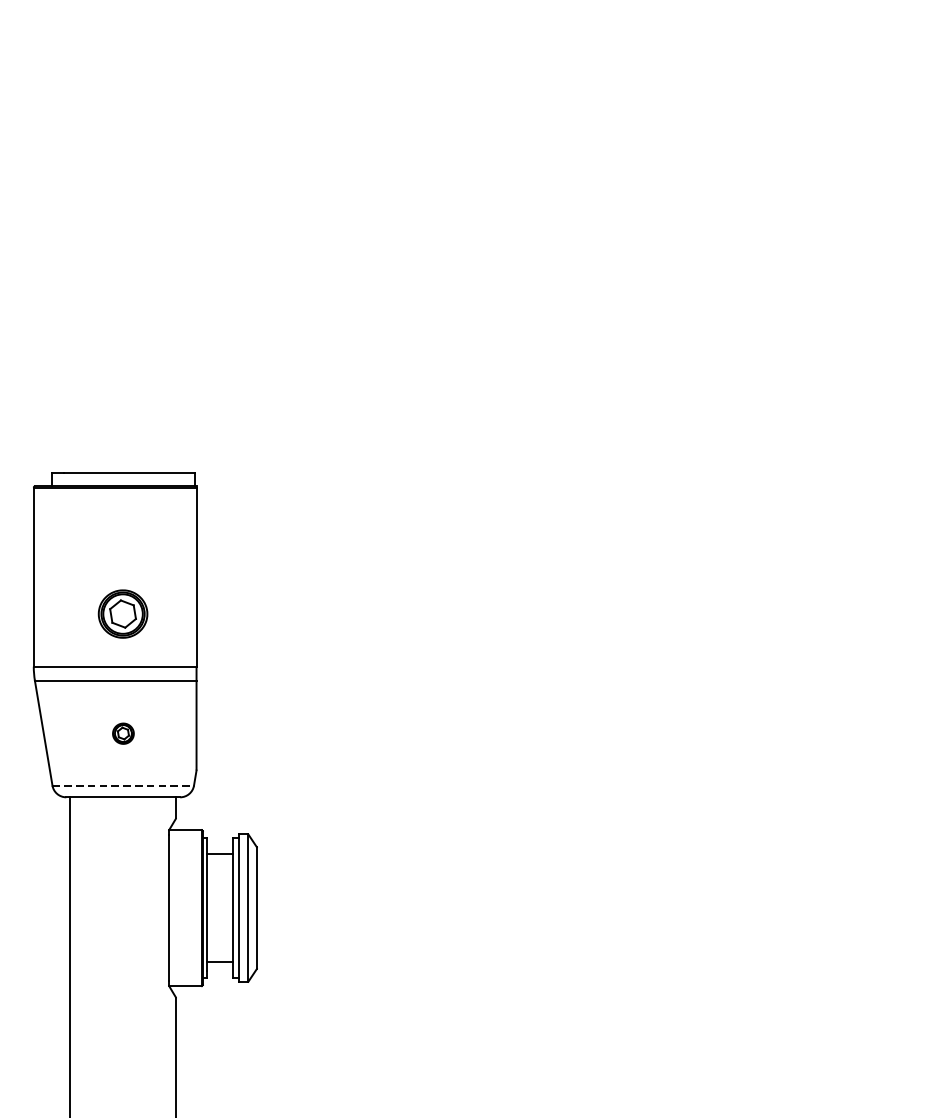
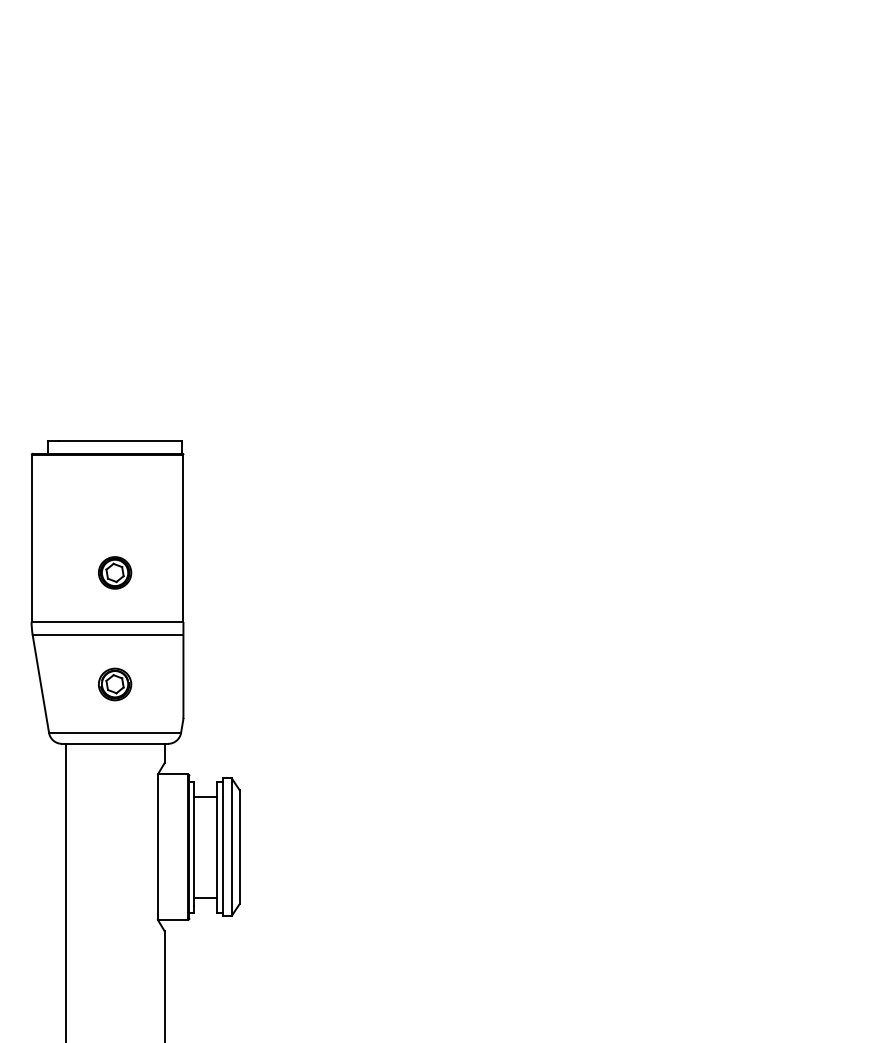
part: (123, 613) -> (115, 572), size x0.71
part: (123, 733) -> (115, 684), size x1.67
line: (123, 785) -> (115, 732), dashed -> solid

